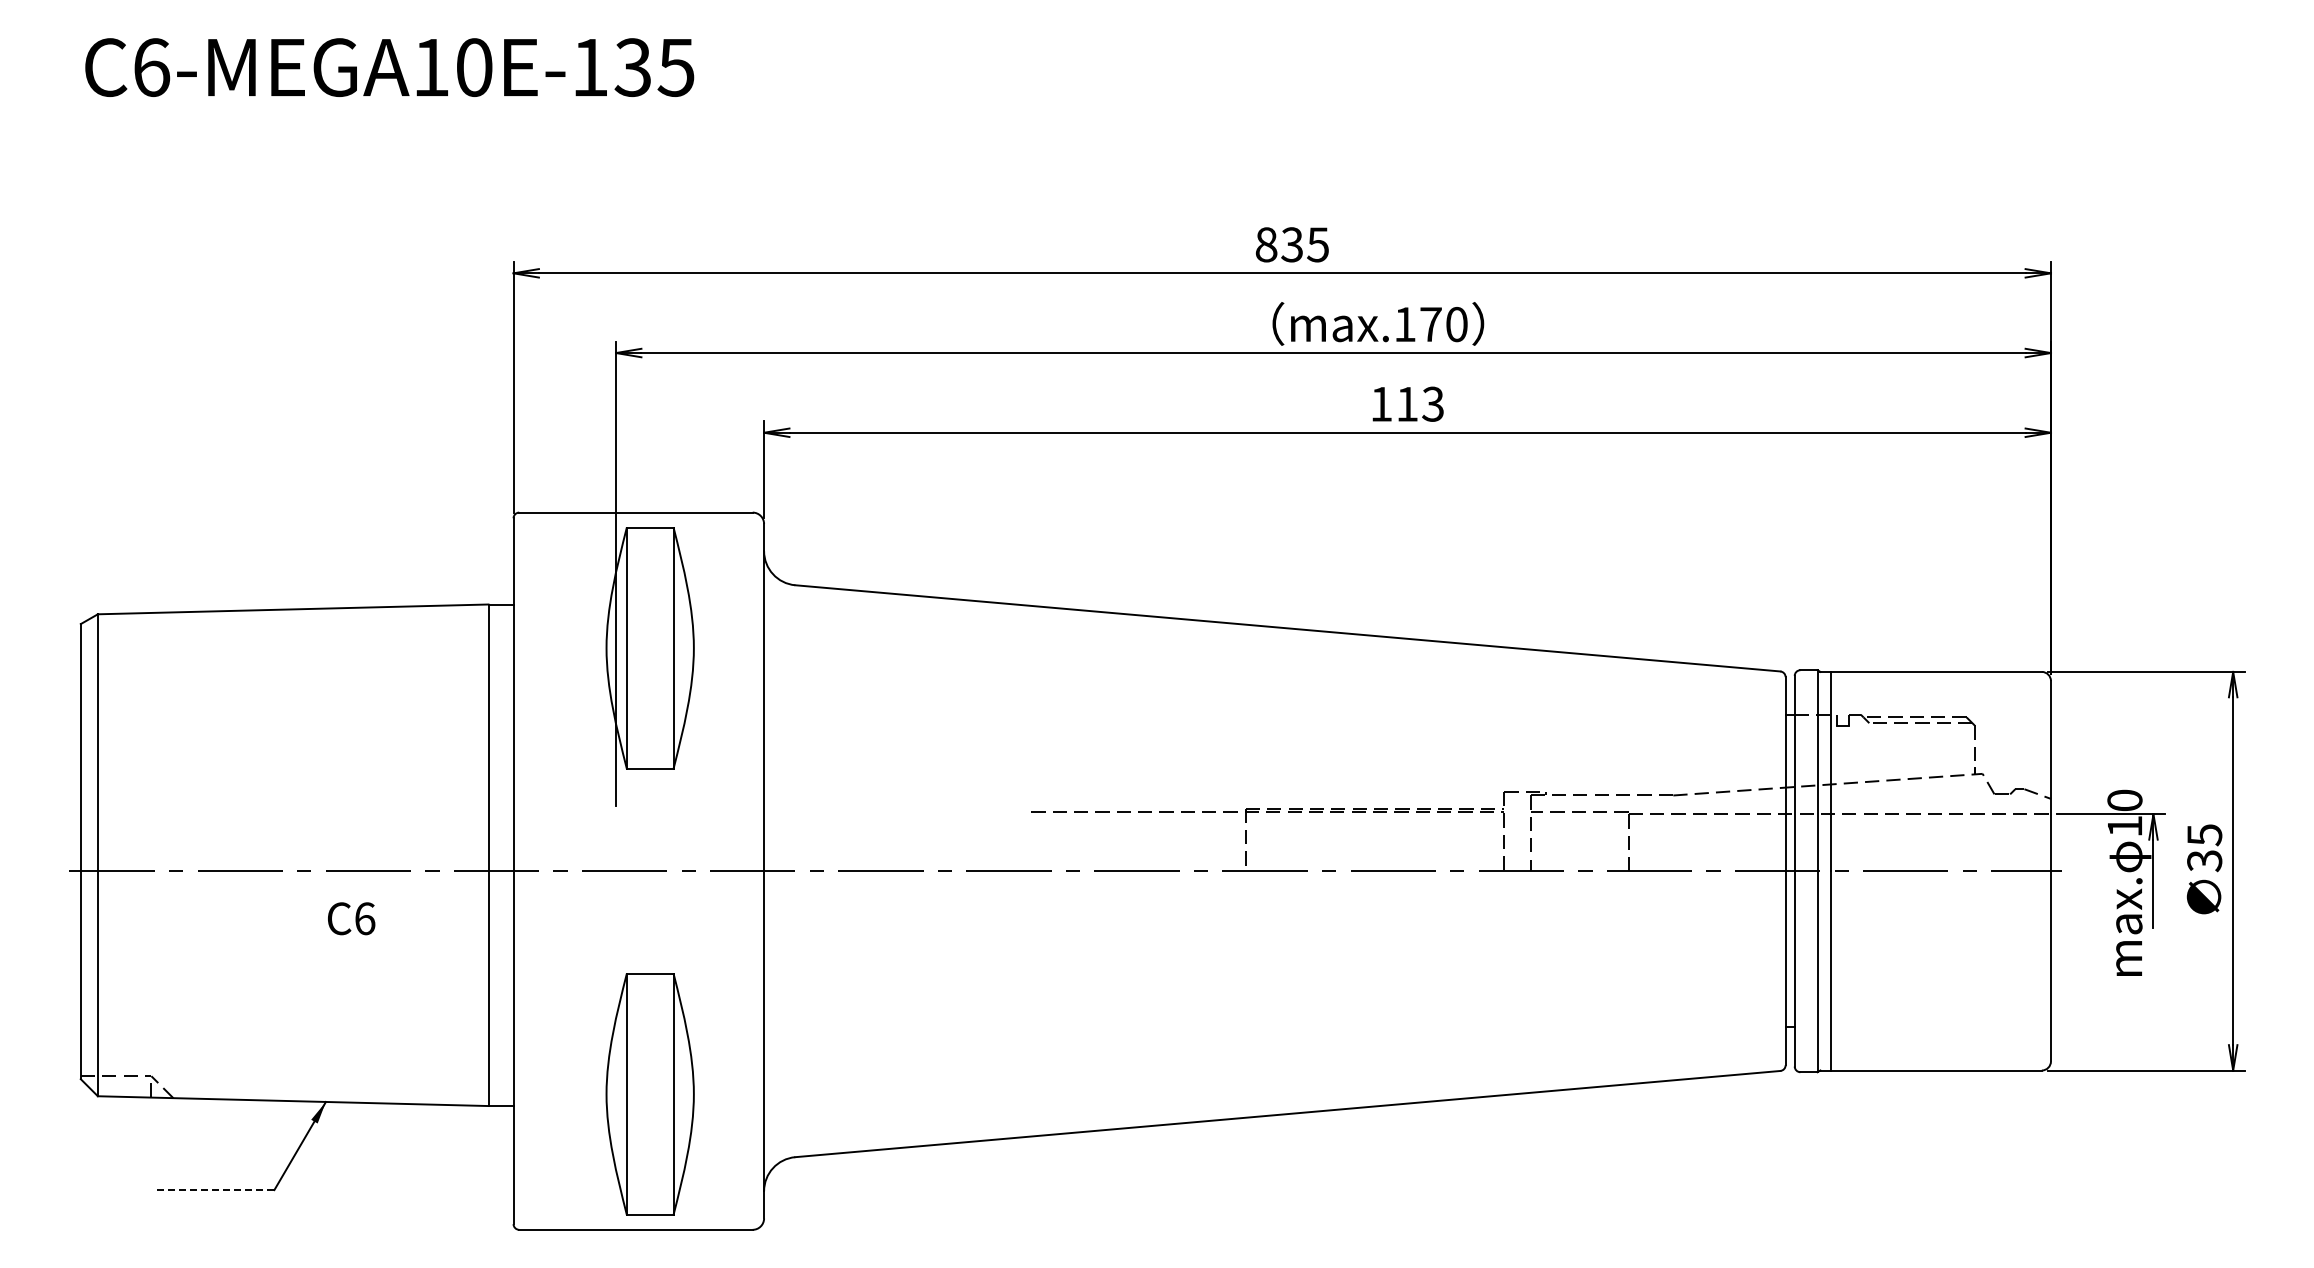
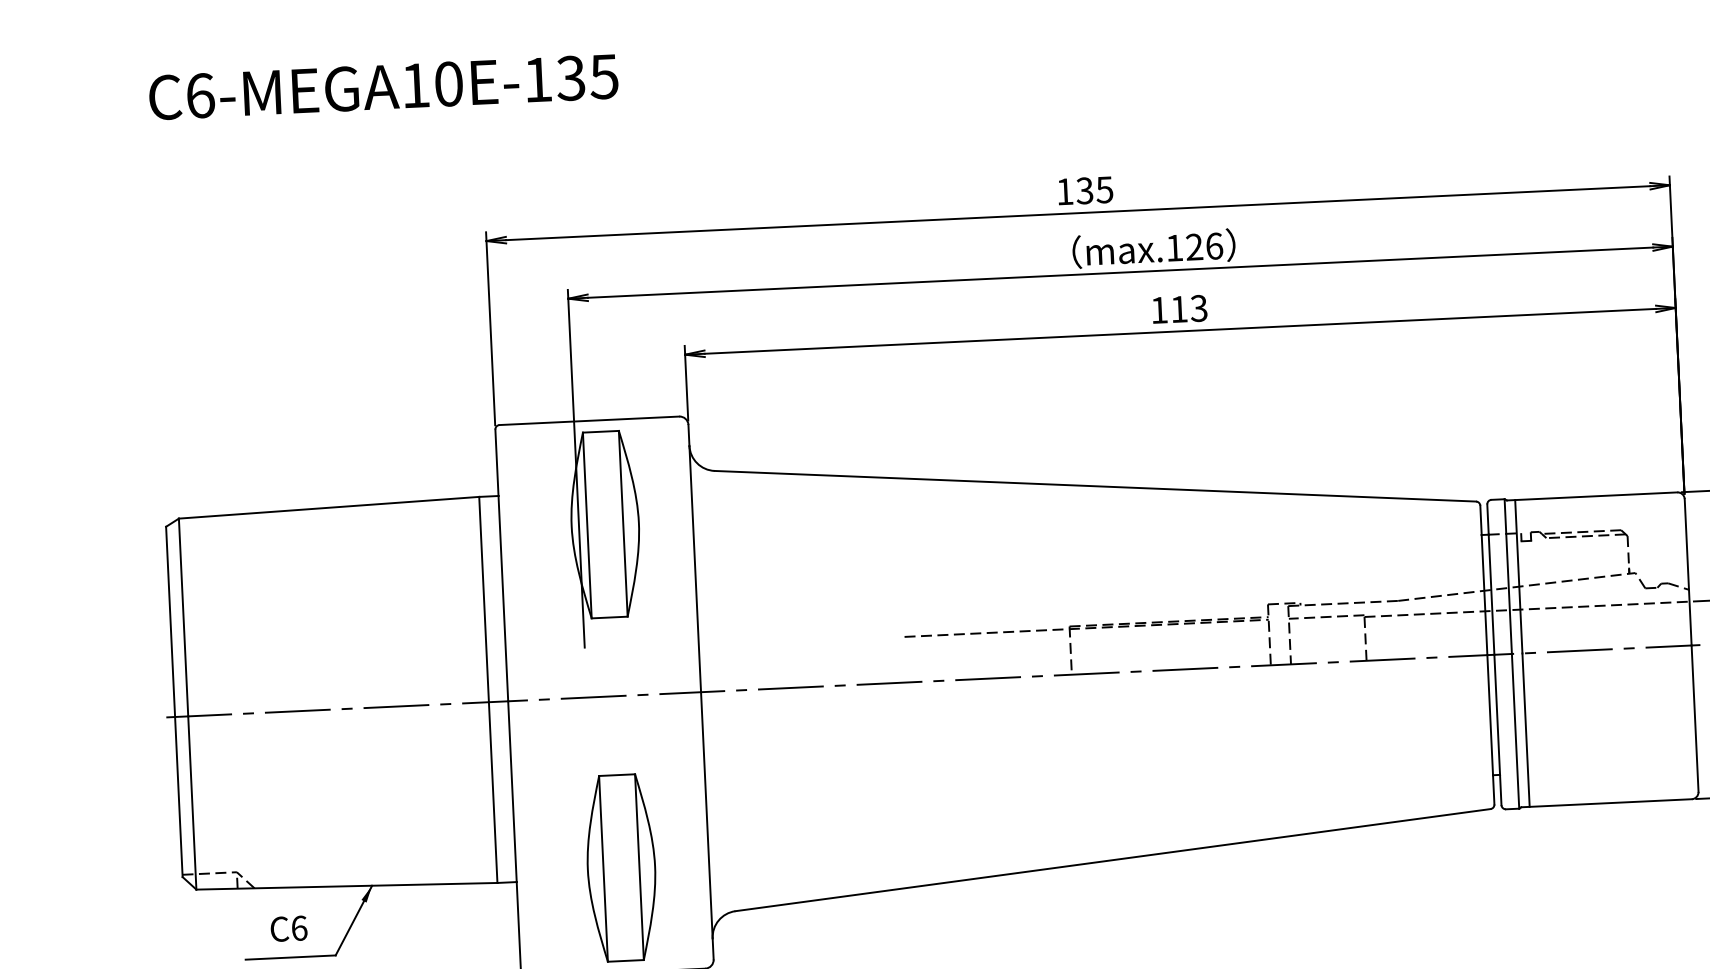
text: (1266, 244) -> (1065, 191), 835 -> 135
text: (1443, 324) -> (1204, 246), max.170 -> max.126
text: (351, 918) -> (288, 928), moved
line: (215, 1190) -> (290, 957), dashed -> solid

